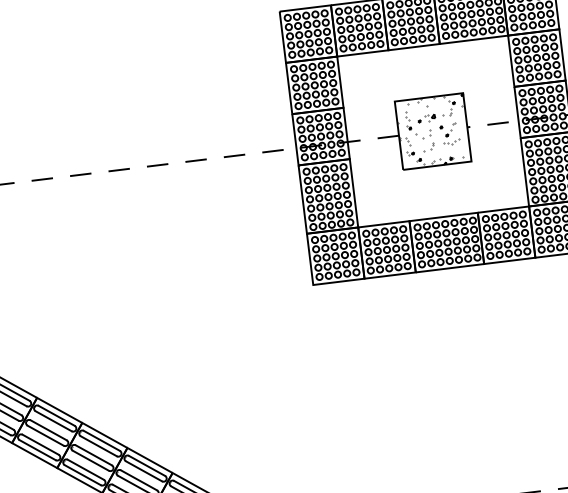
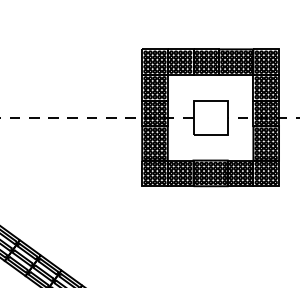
hatch: (432, 131) -> (210, 117), removed

